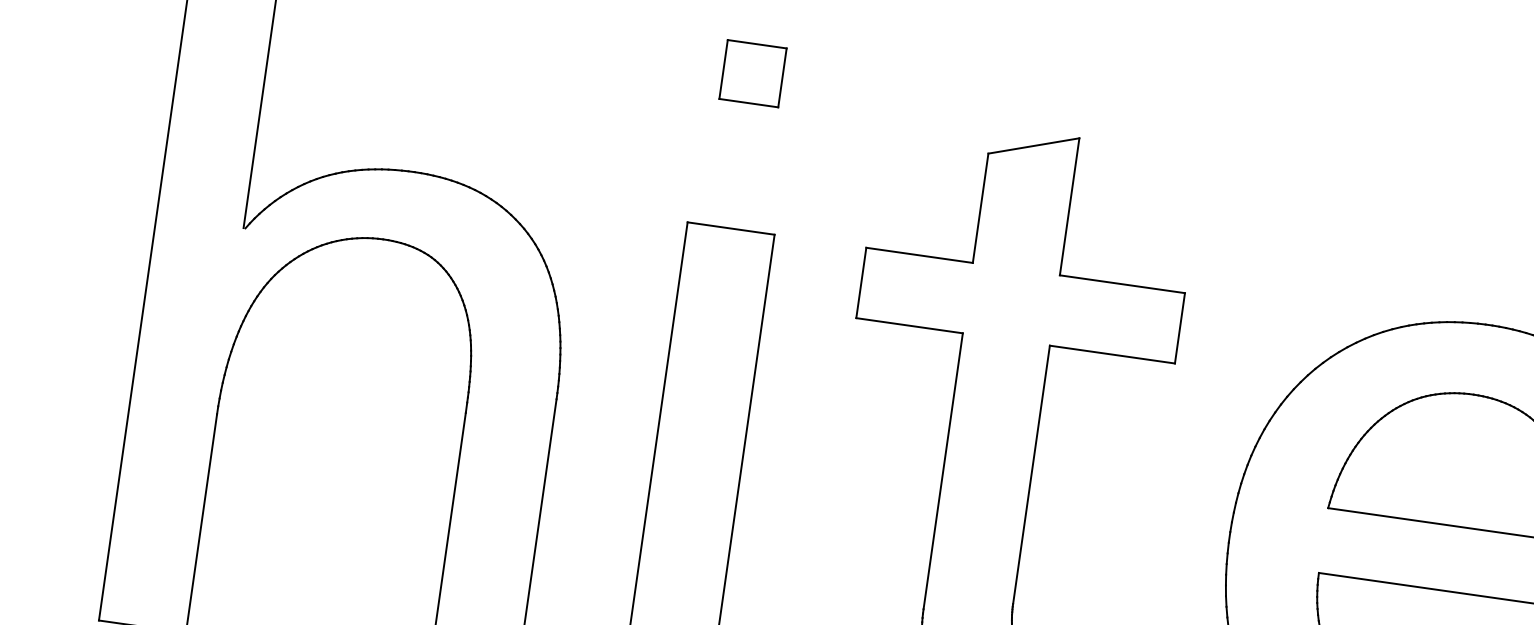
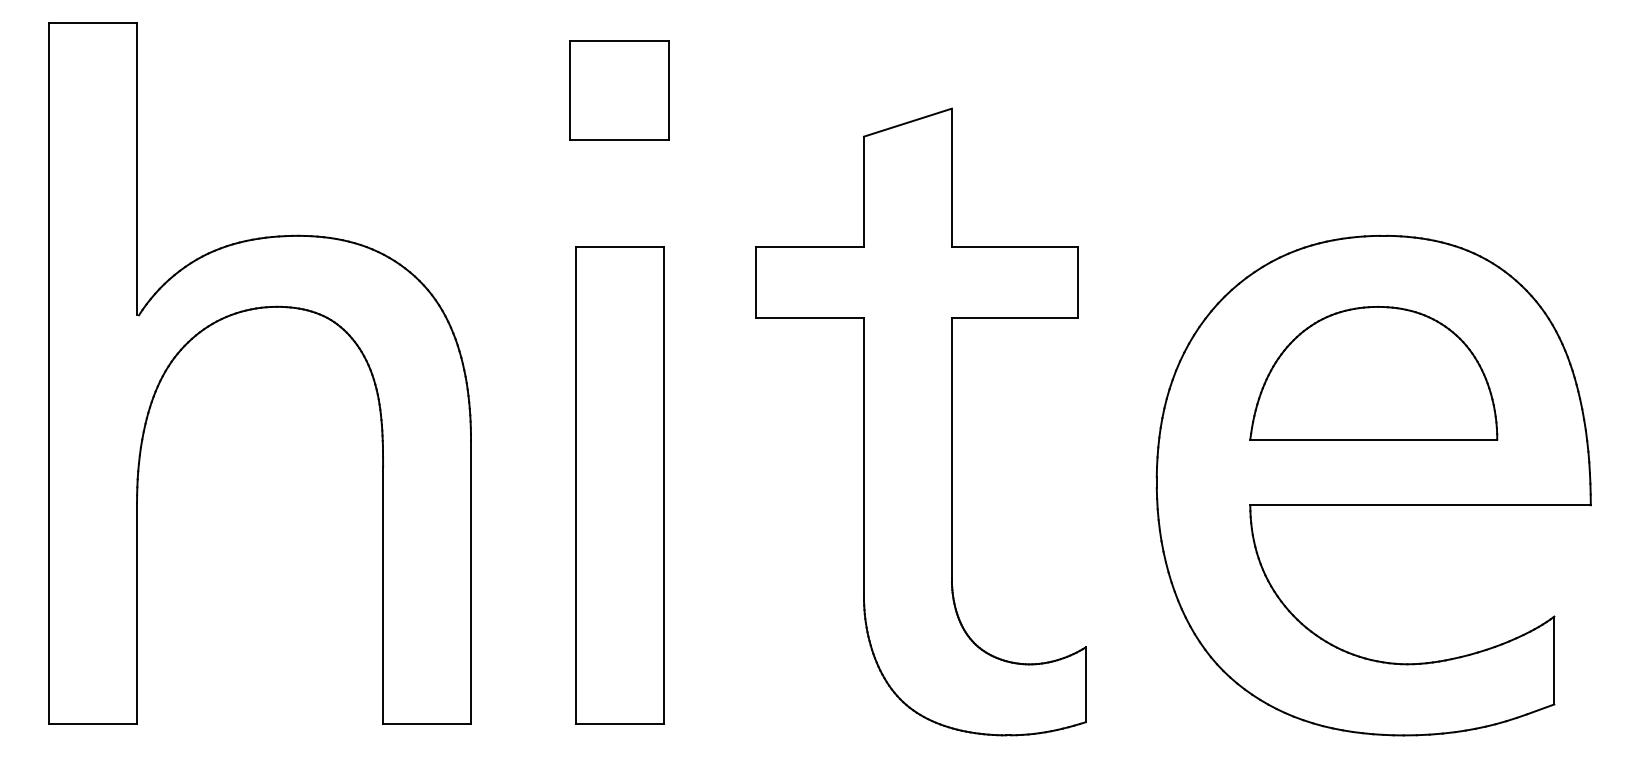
part: (752, 73) -> (619, 90), size x1.67

